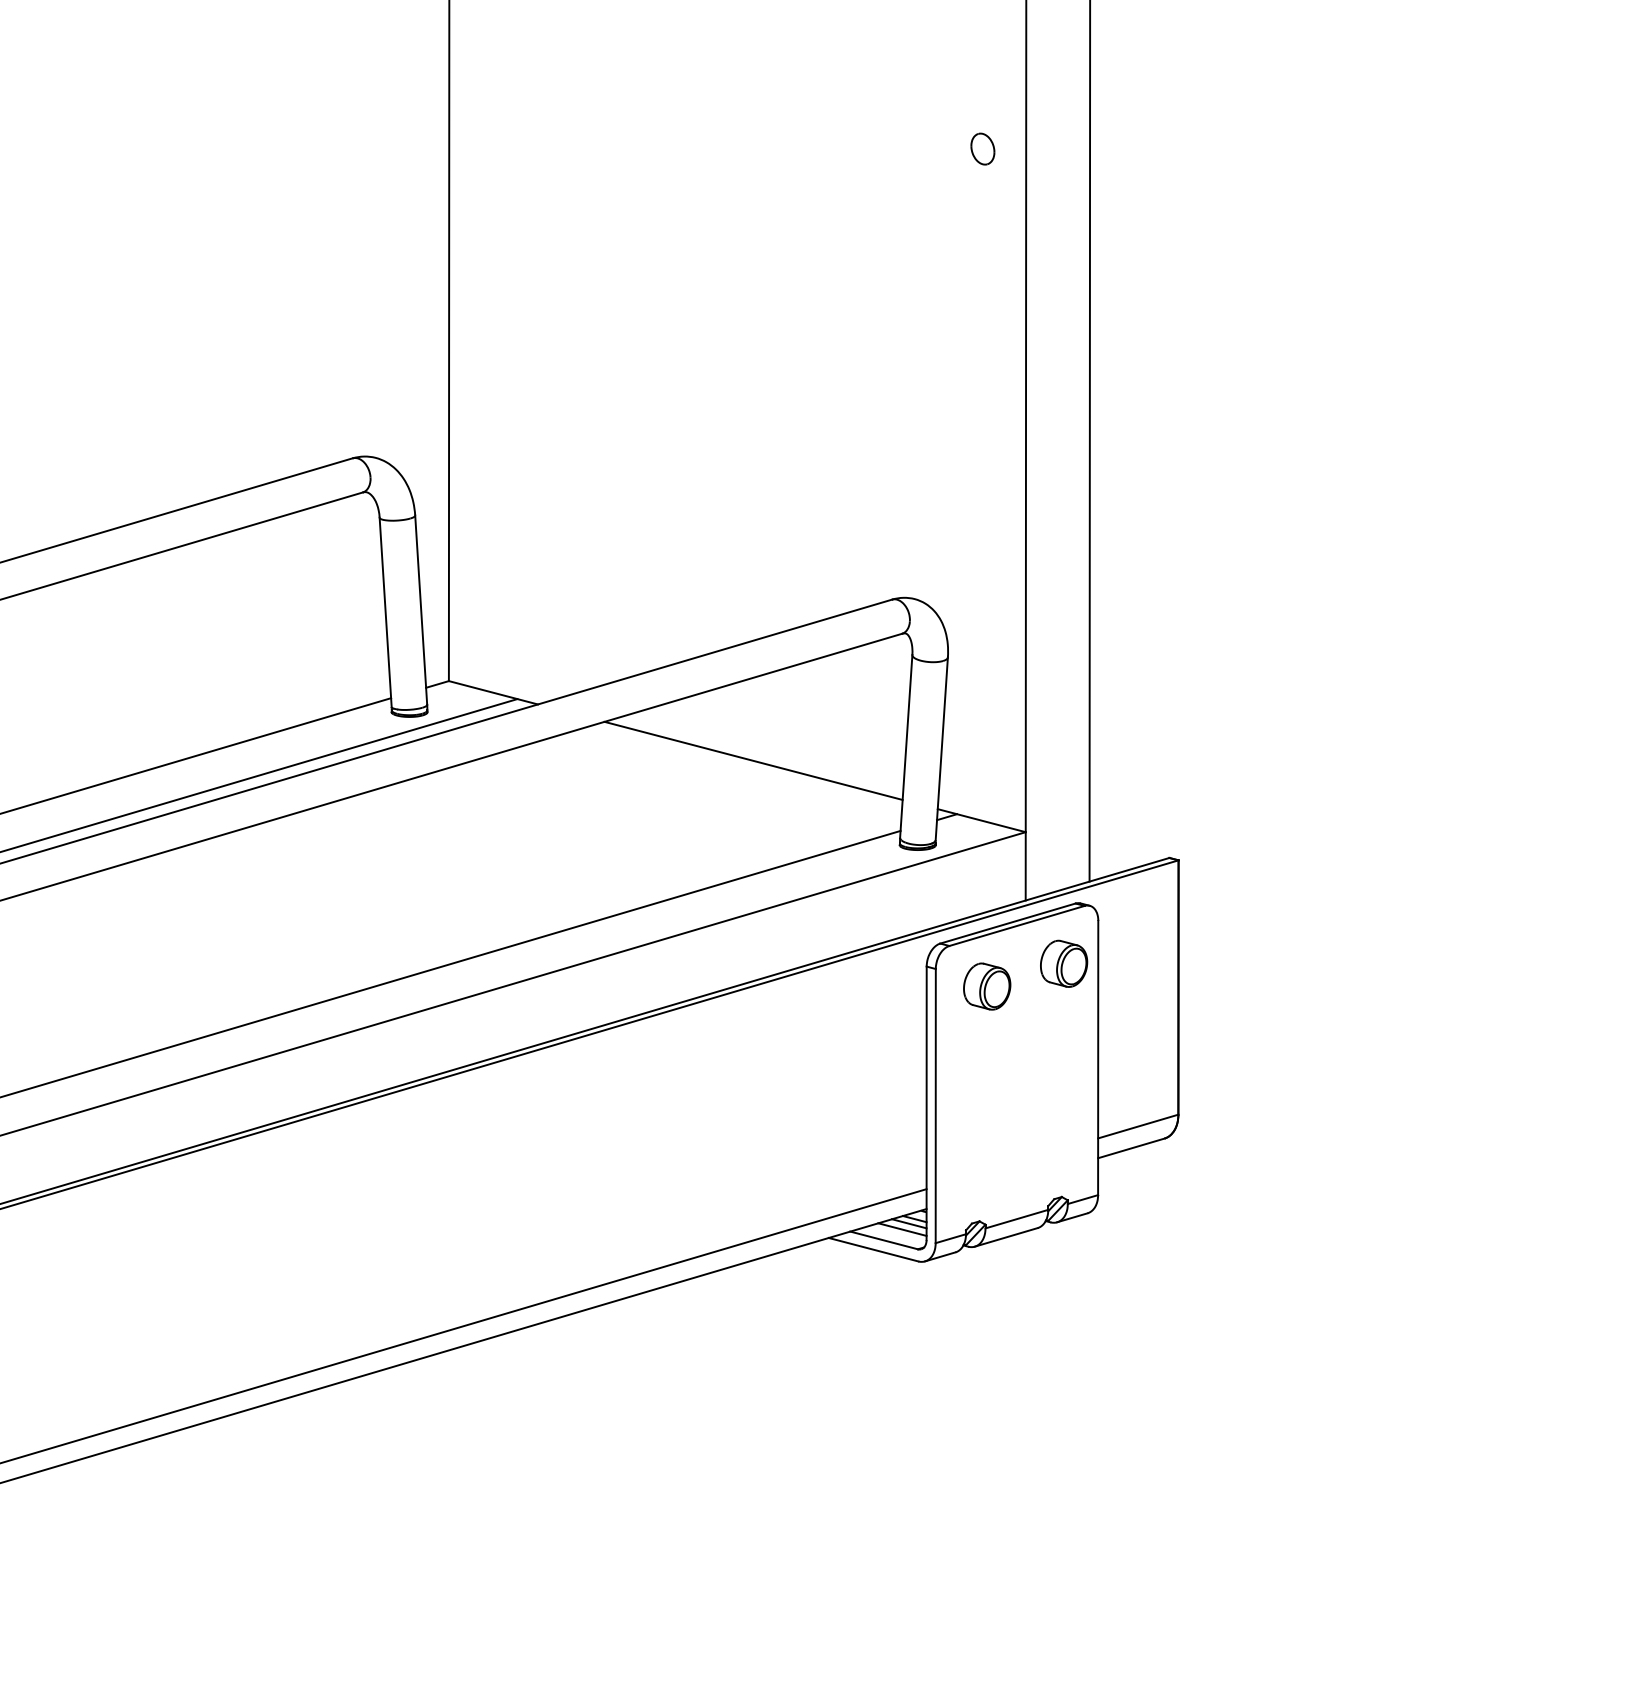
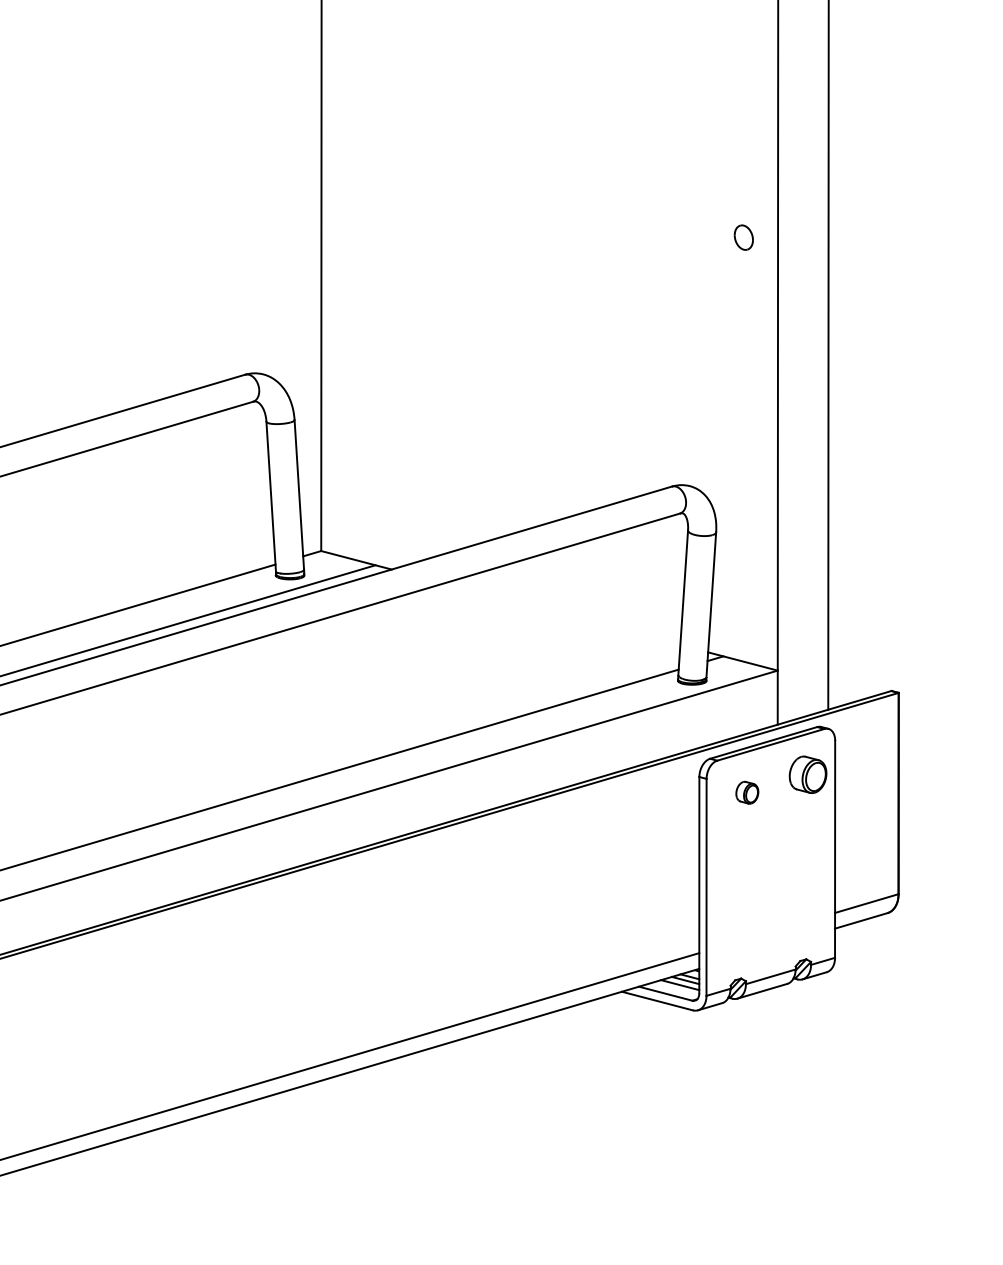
part: (982, 148) -> (743, 237), moved
line: (753, 760) -> (562, 613), removed
part: (987, 986) -> (747, 792), size x0.6

